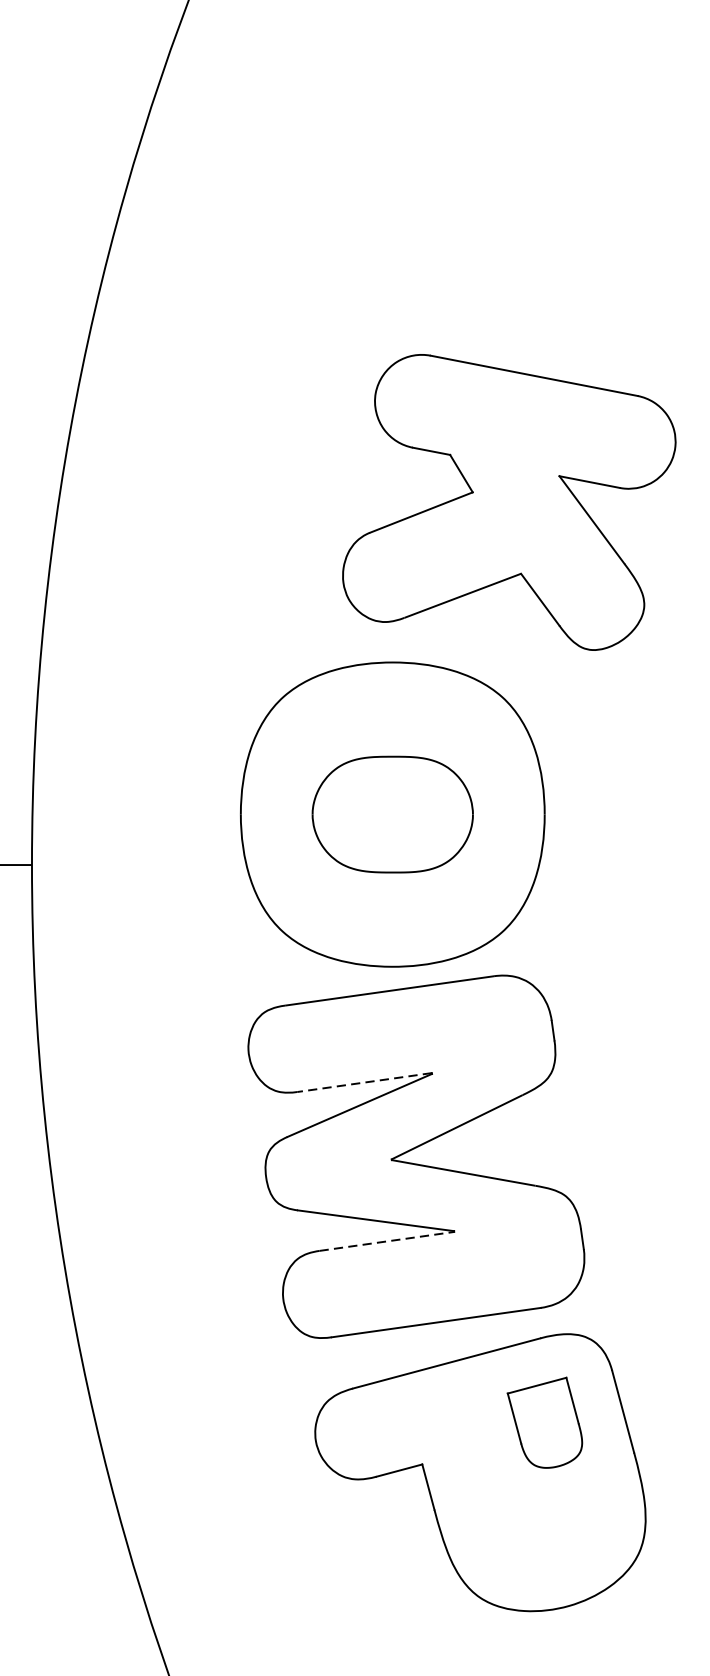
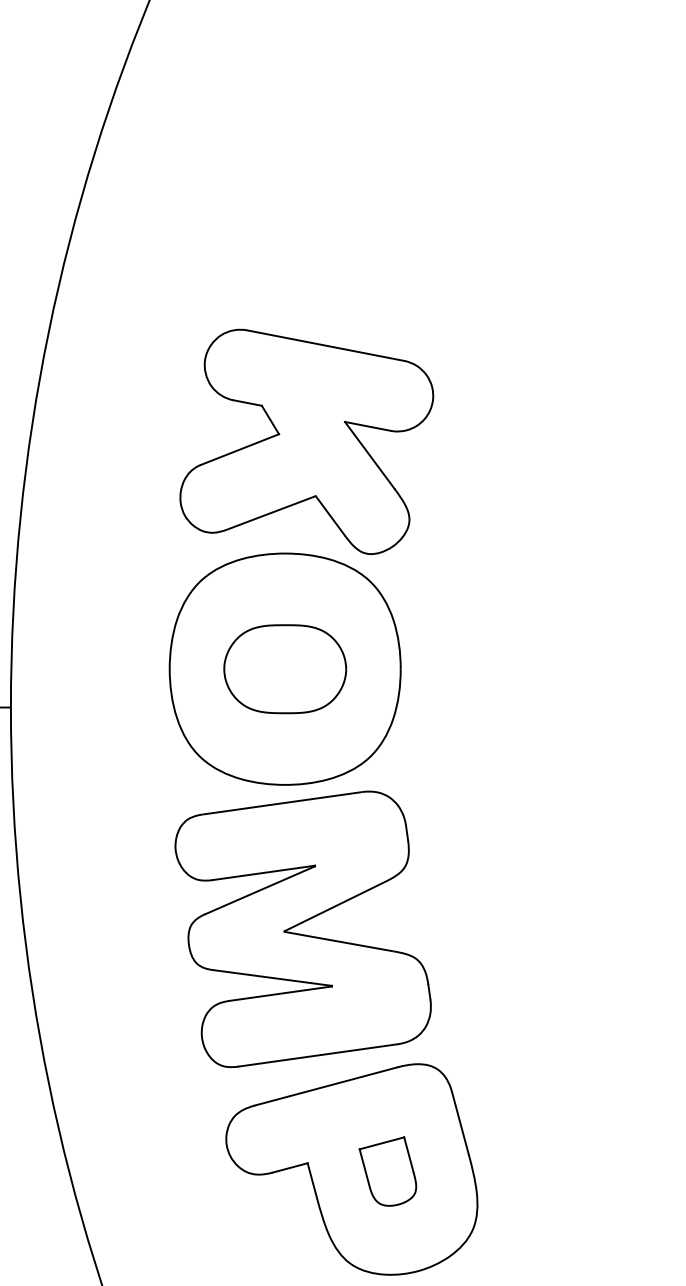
part: (508, 501) -> (306, 441), moved
line: (364, 1082) -> (263, 872), dashed -> solid
line: (386, 1241) -> (280, 993), dashed -> solid
part: (544, 1422) -> (387, 1171), moved

